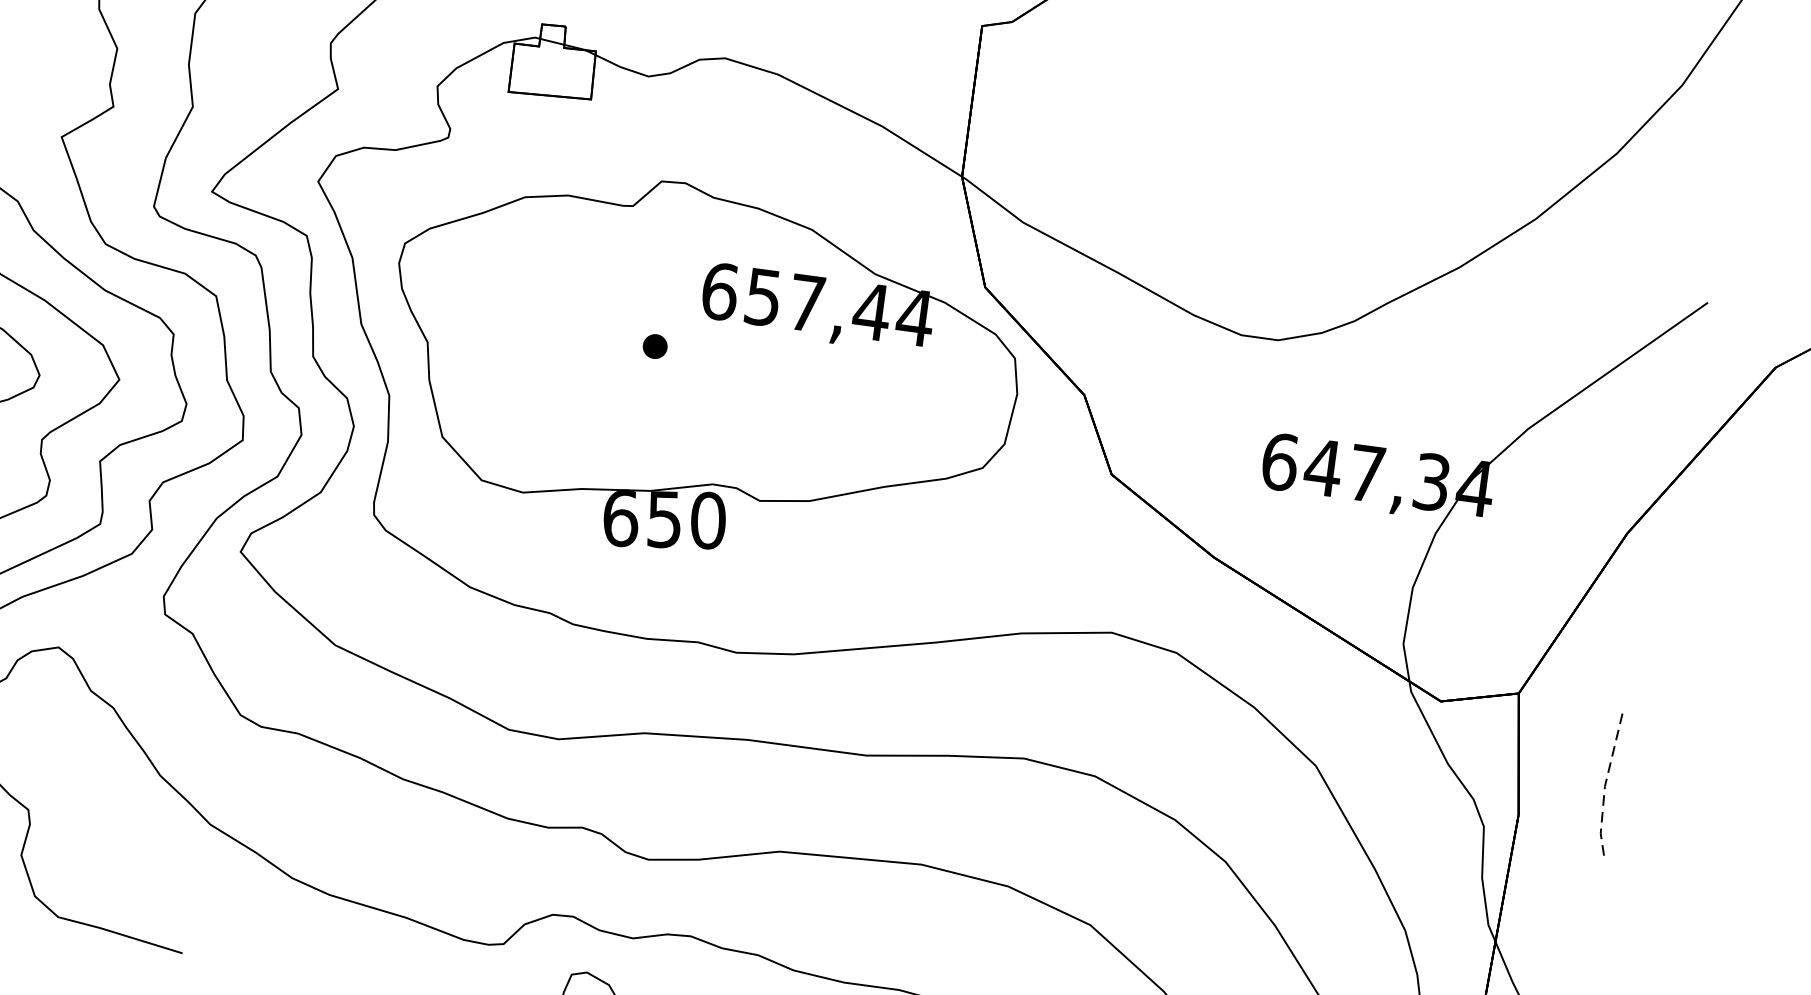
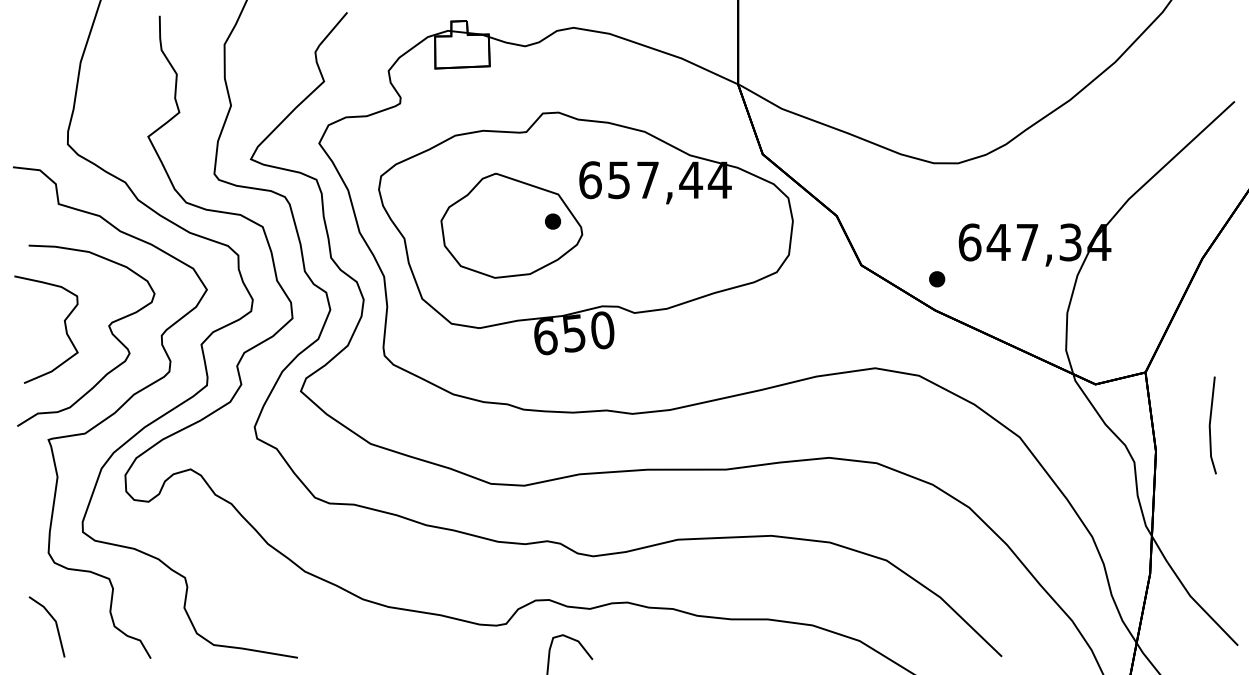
part: (591, 344) -> (511, 225), added
part: (1223, 511) -> (937, 279), added
line: (1604, 787) -> (1209, 426), dashed -> solid

